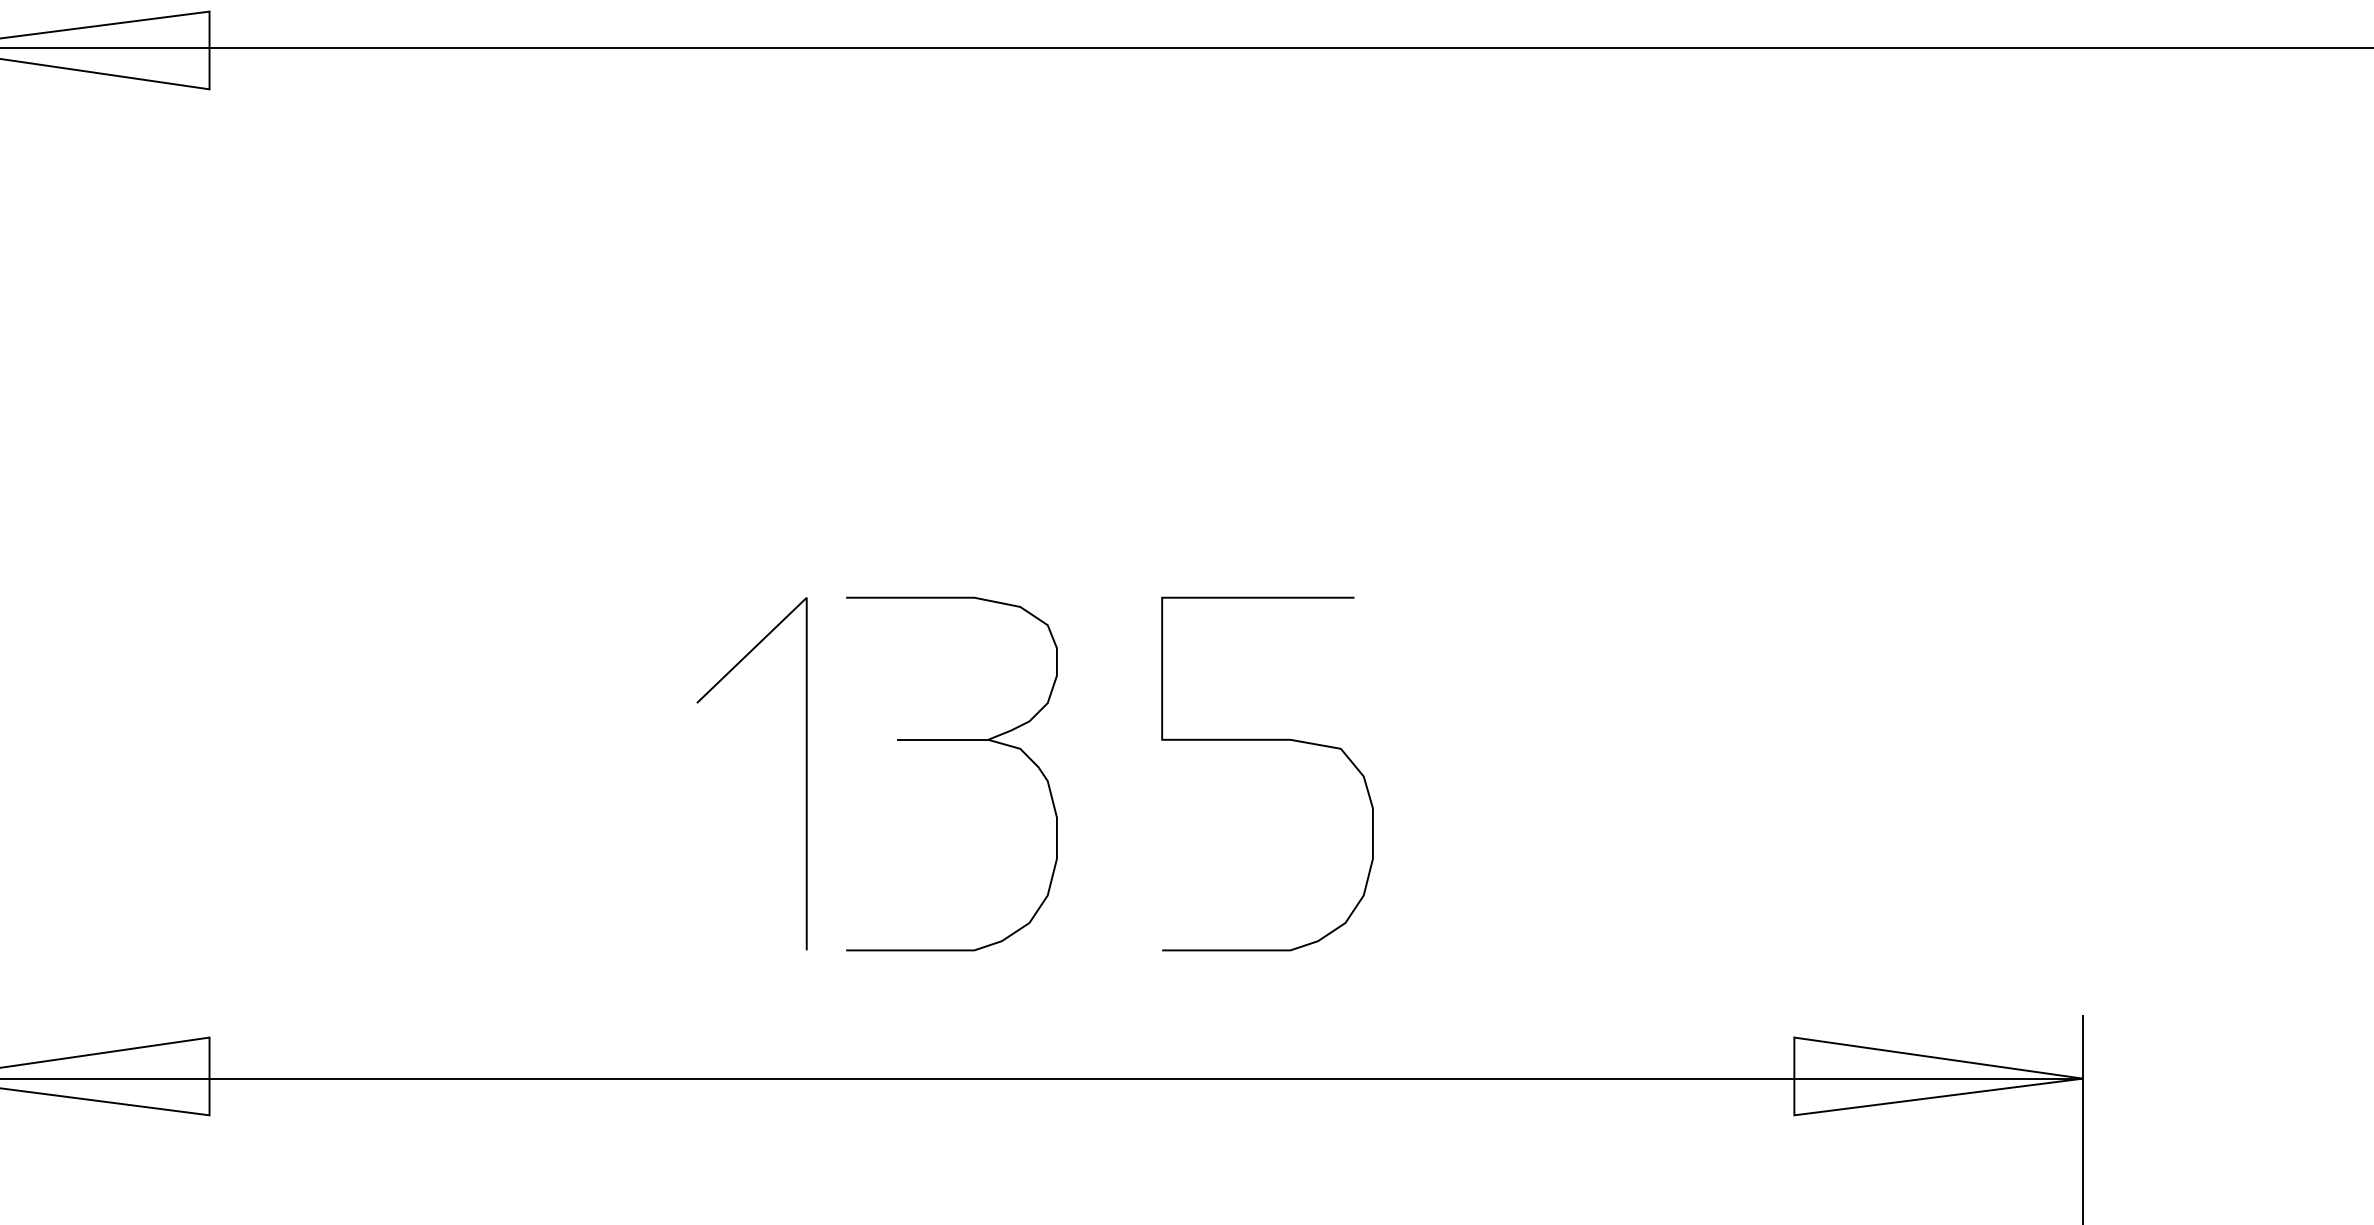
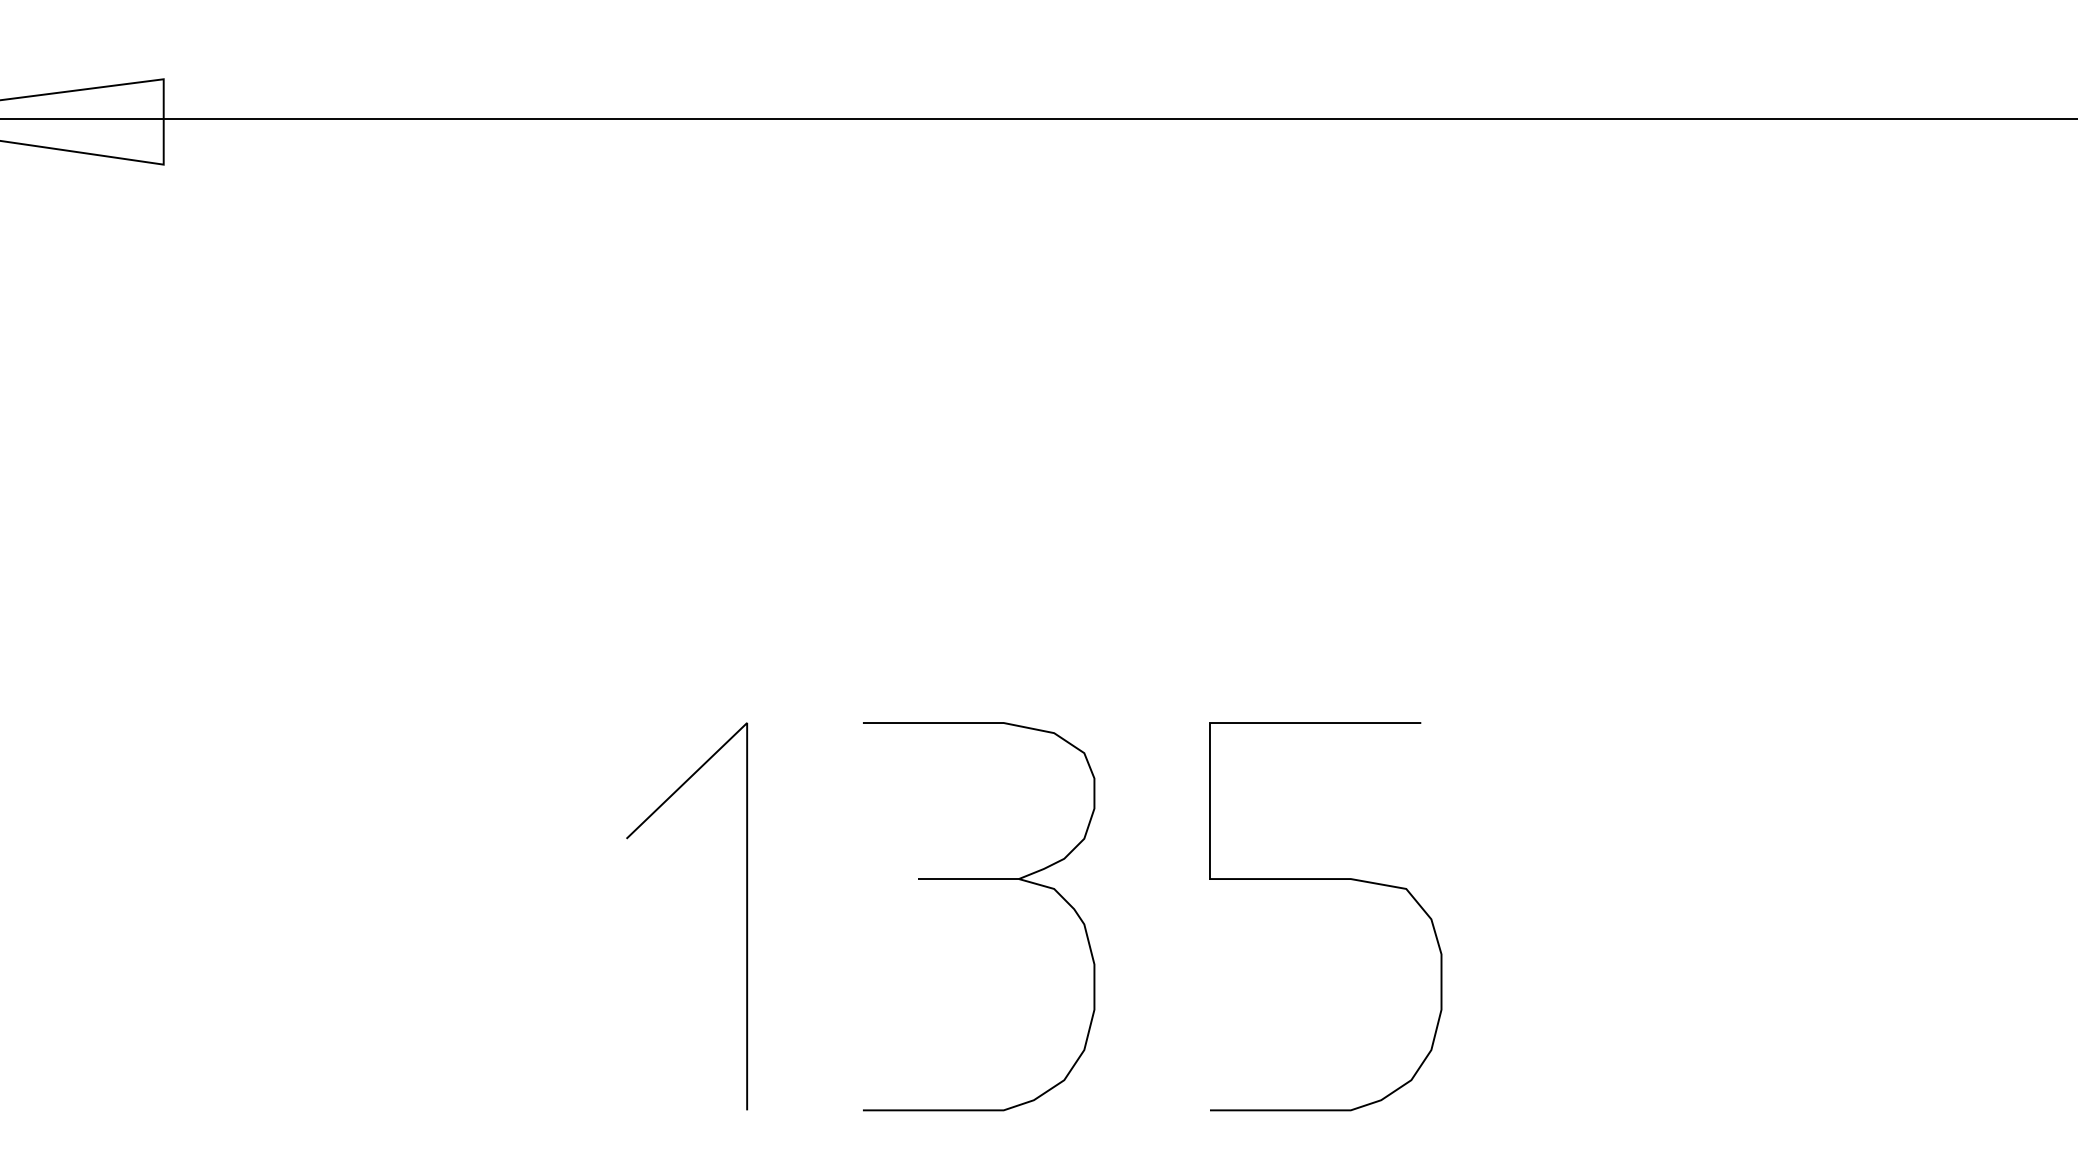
curve: (805, 773) -> (745, 916), moved

